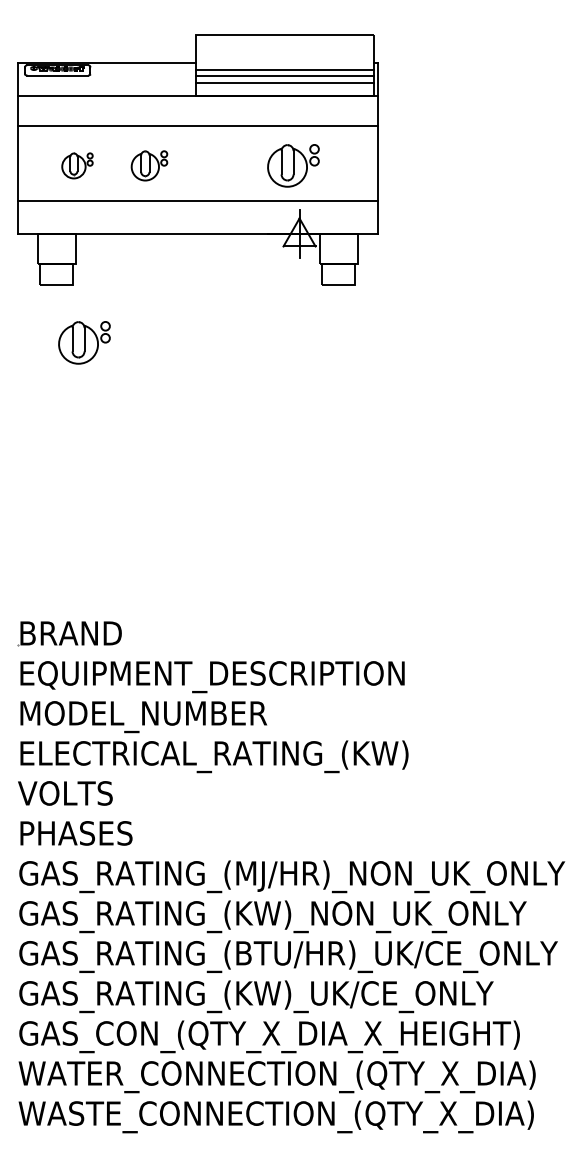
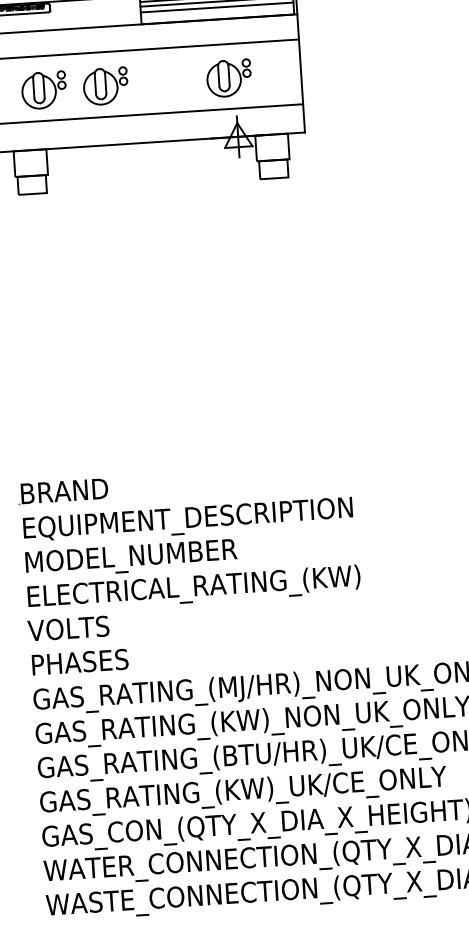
part: (77, 165) -> (44, 90), size x1.67
part: (149, 165) -> (105, 86), size x1.43
part: (84, 342) -> (59, 241), removed

